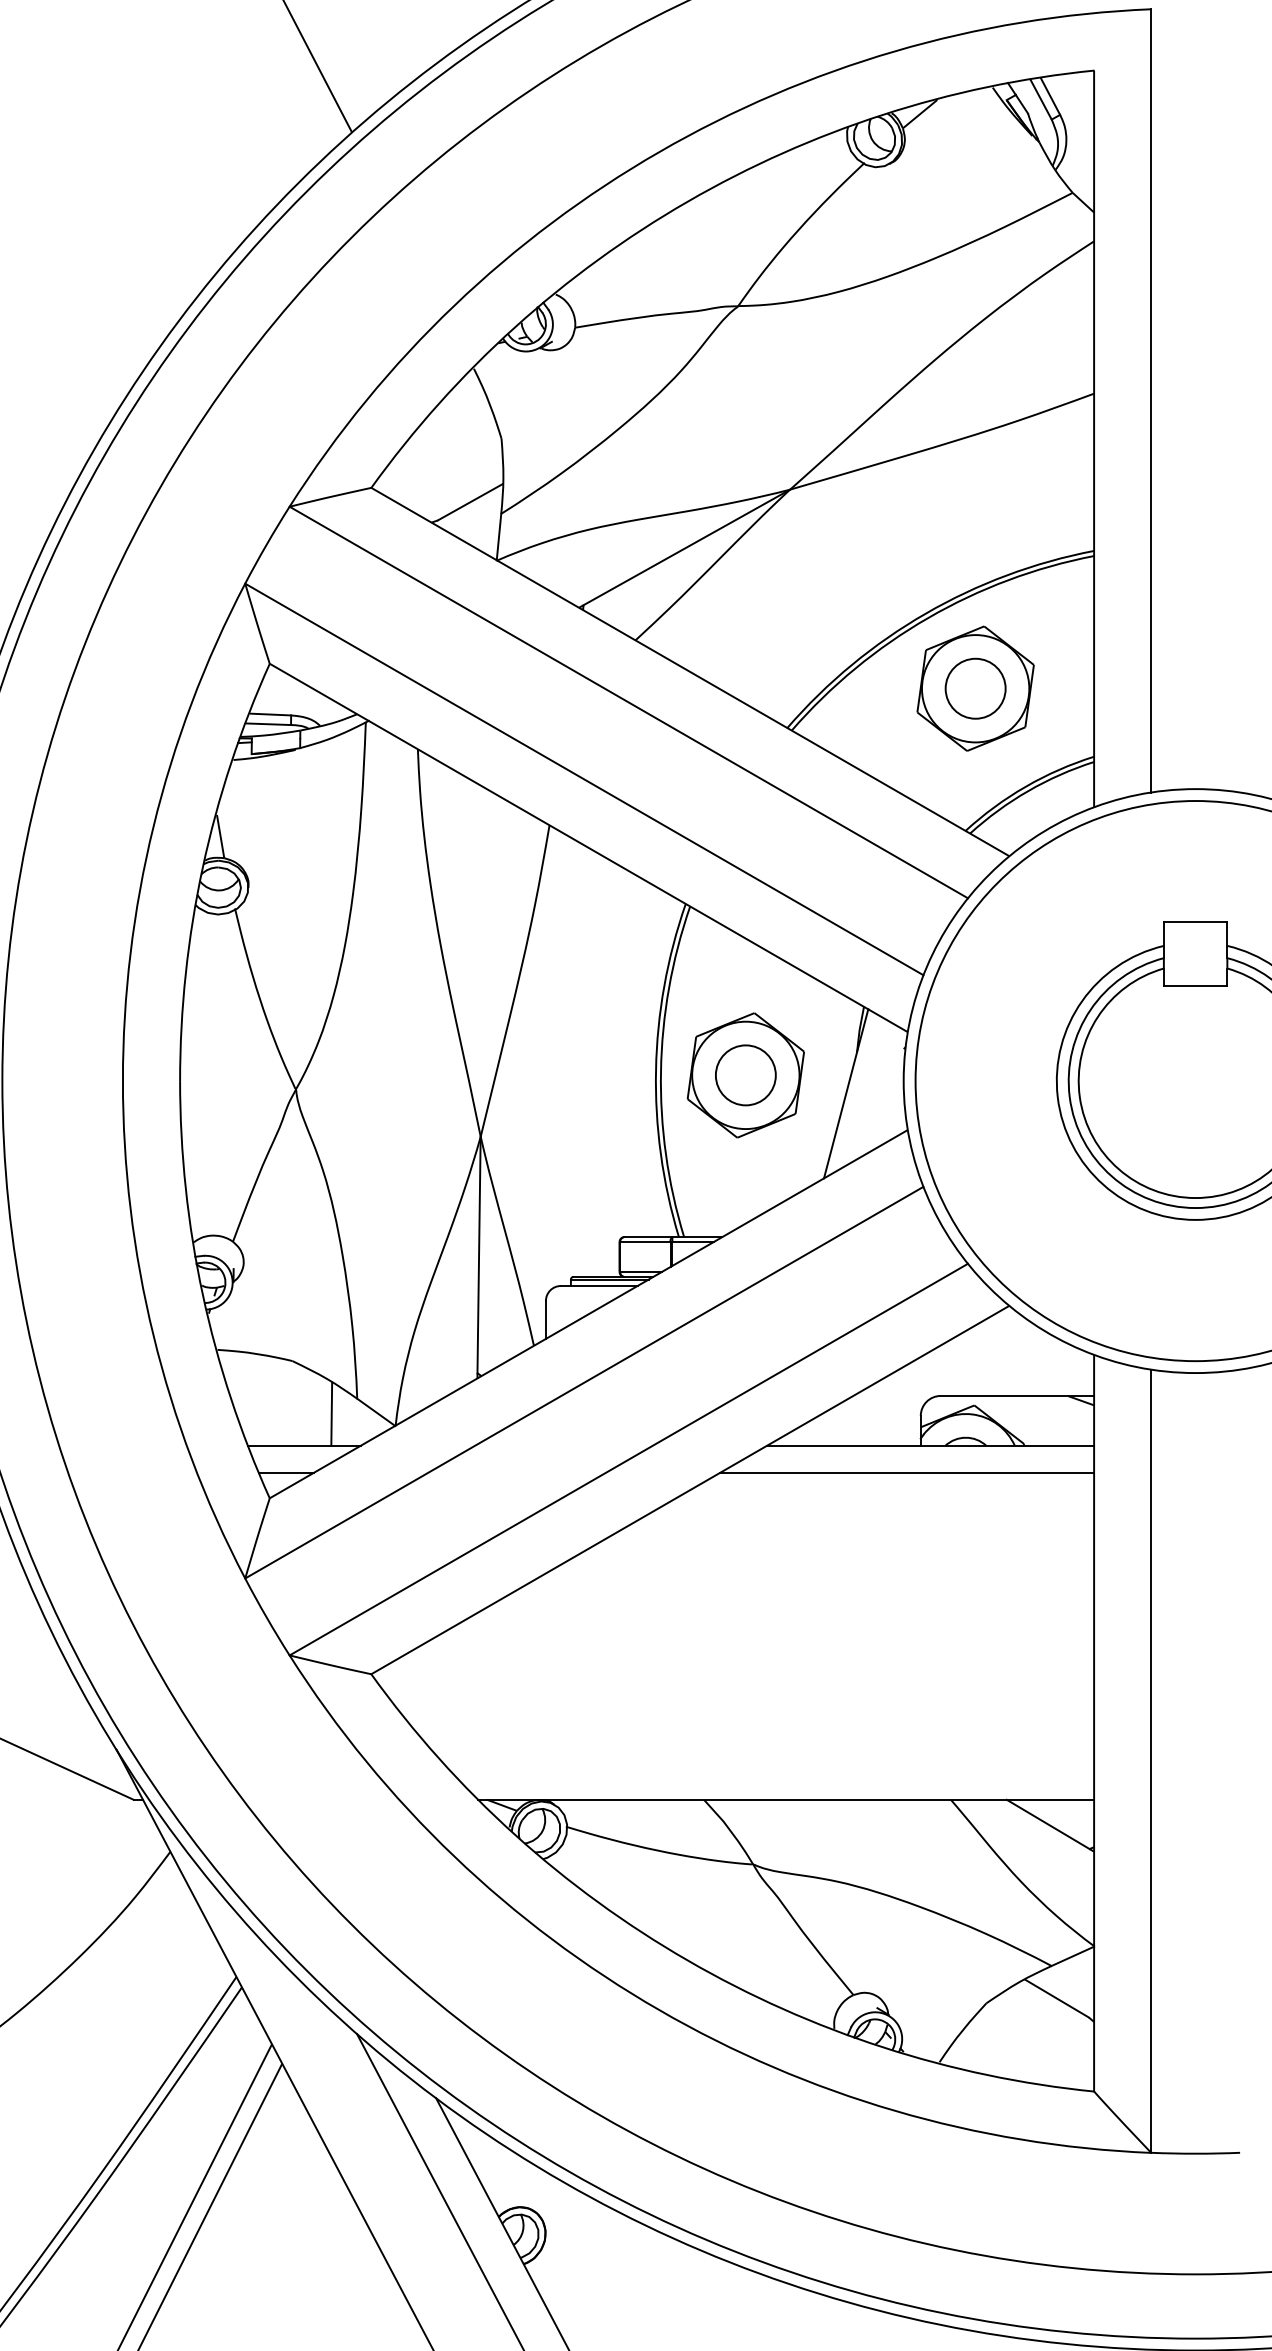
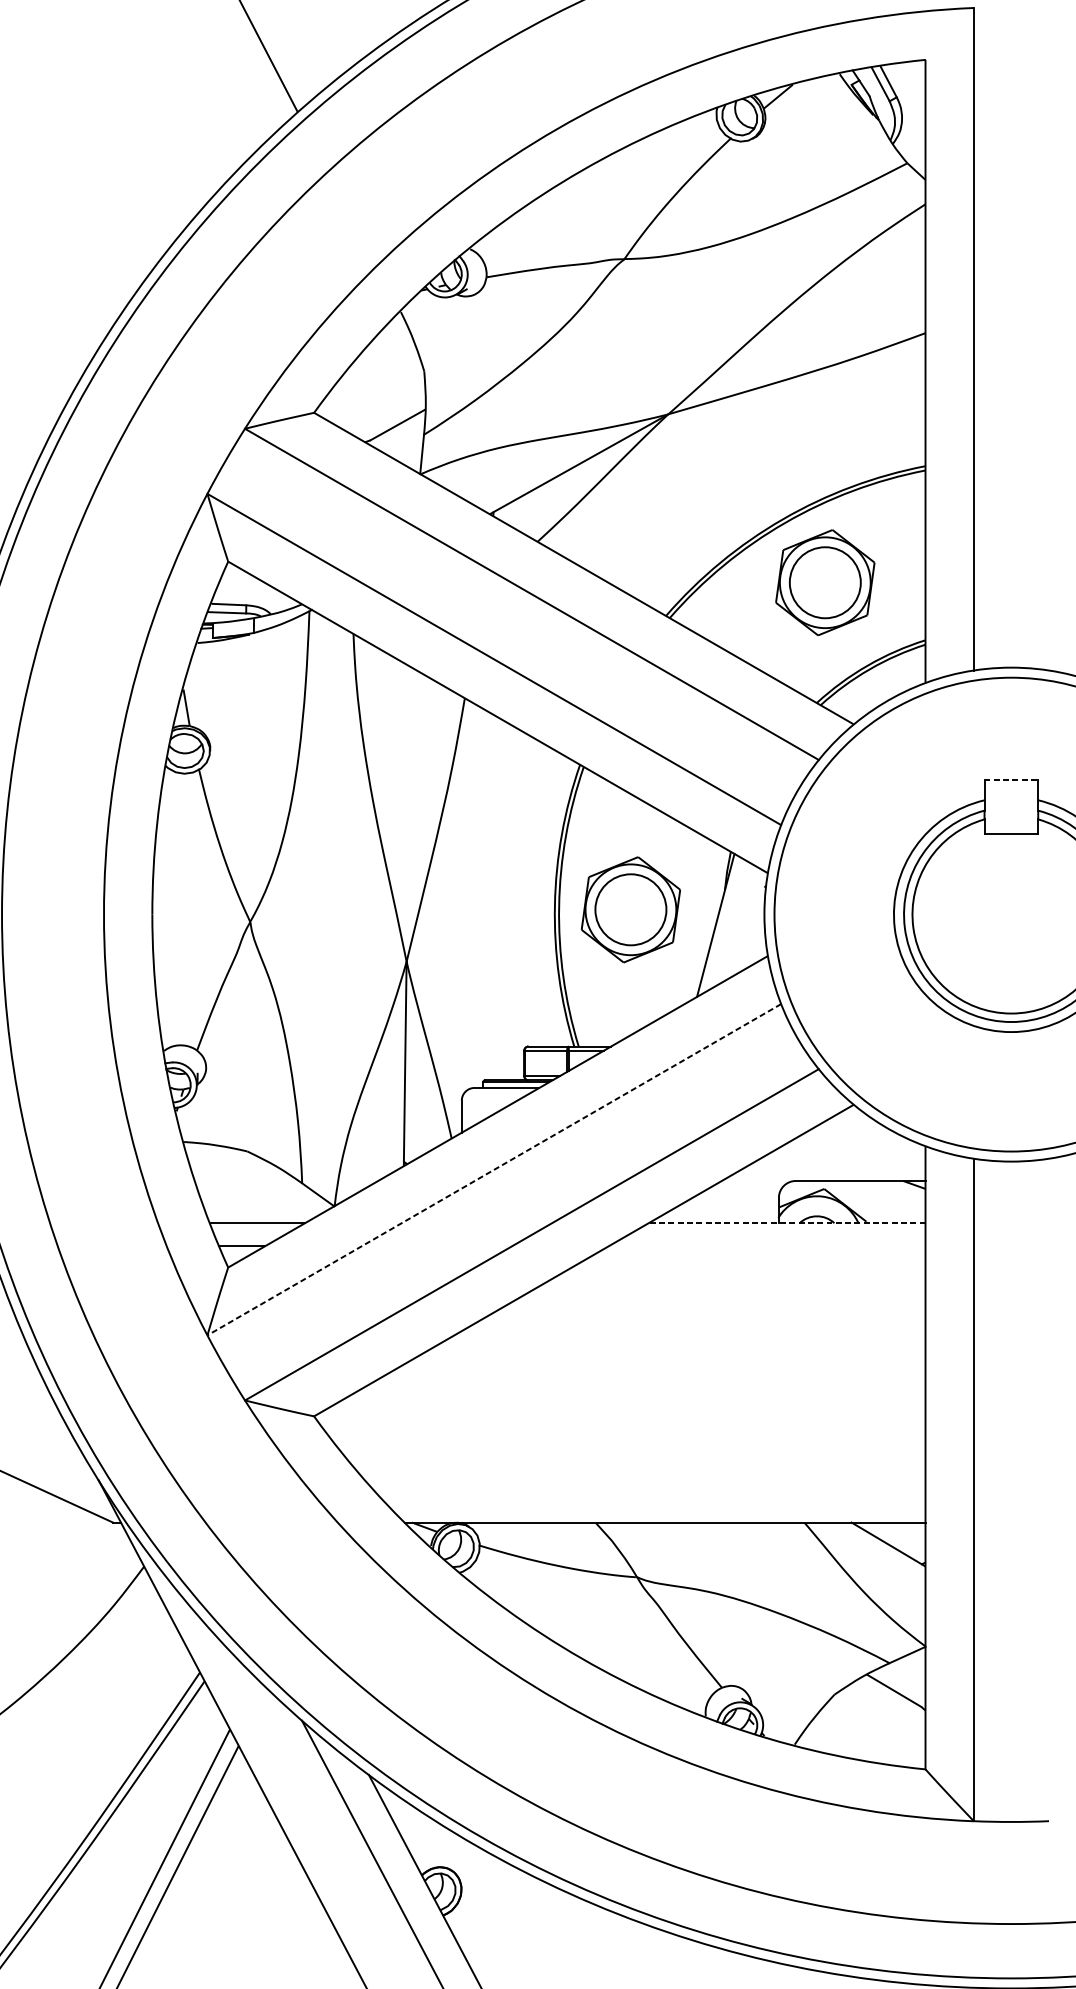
circle: (975, 688) -> (825, 582), size x1.4
line: (1195, 922) -> (1011, 780), solid -> dashed
circle: (745, 1075) -> (630, 909), size x1.4
line: (584, 1382) -> (494, 1169), solid -> dashed
line: (331, 1413) -> (280, 1195), removed
line: (930, 1445) -> (787, 1222), solid -> dashed
line: (907, 1472) -> (767, 1245), removed

